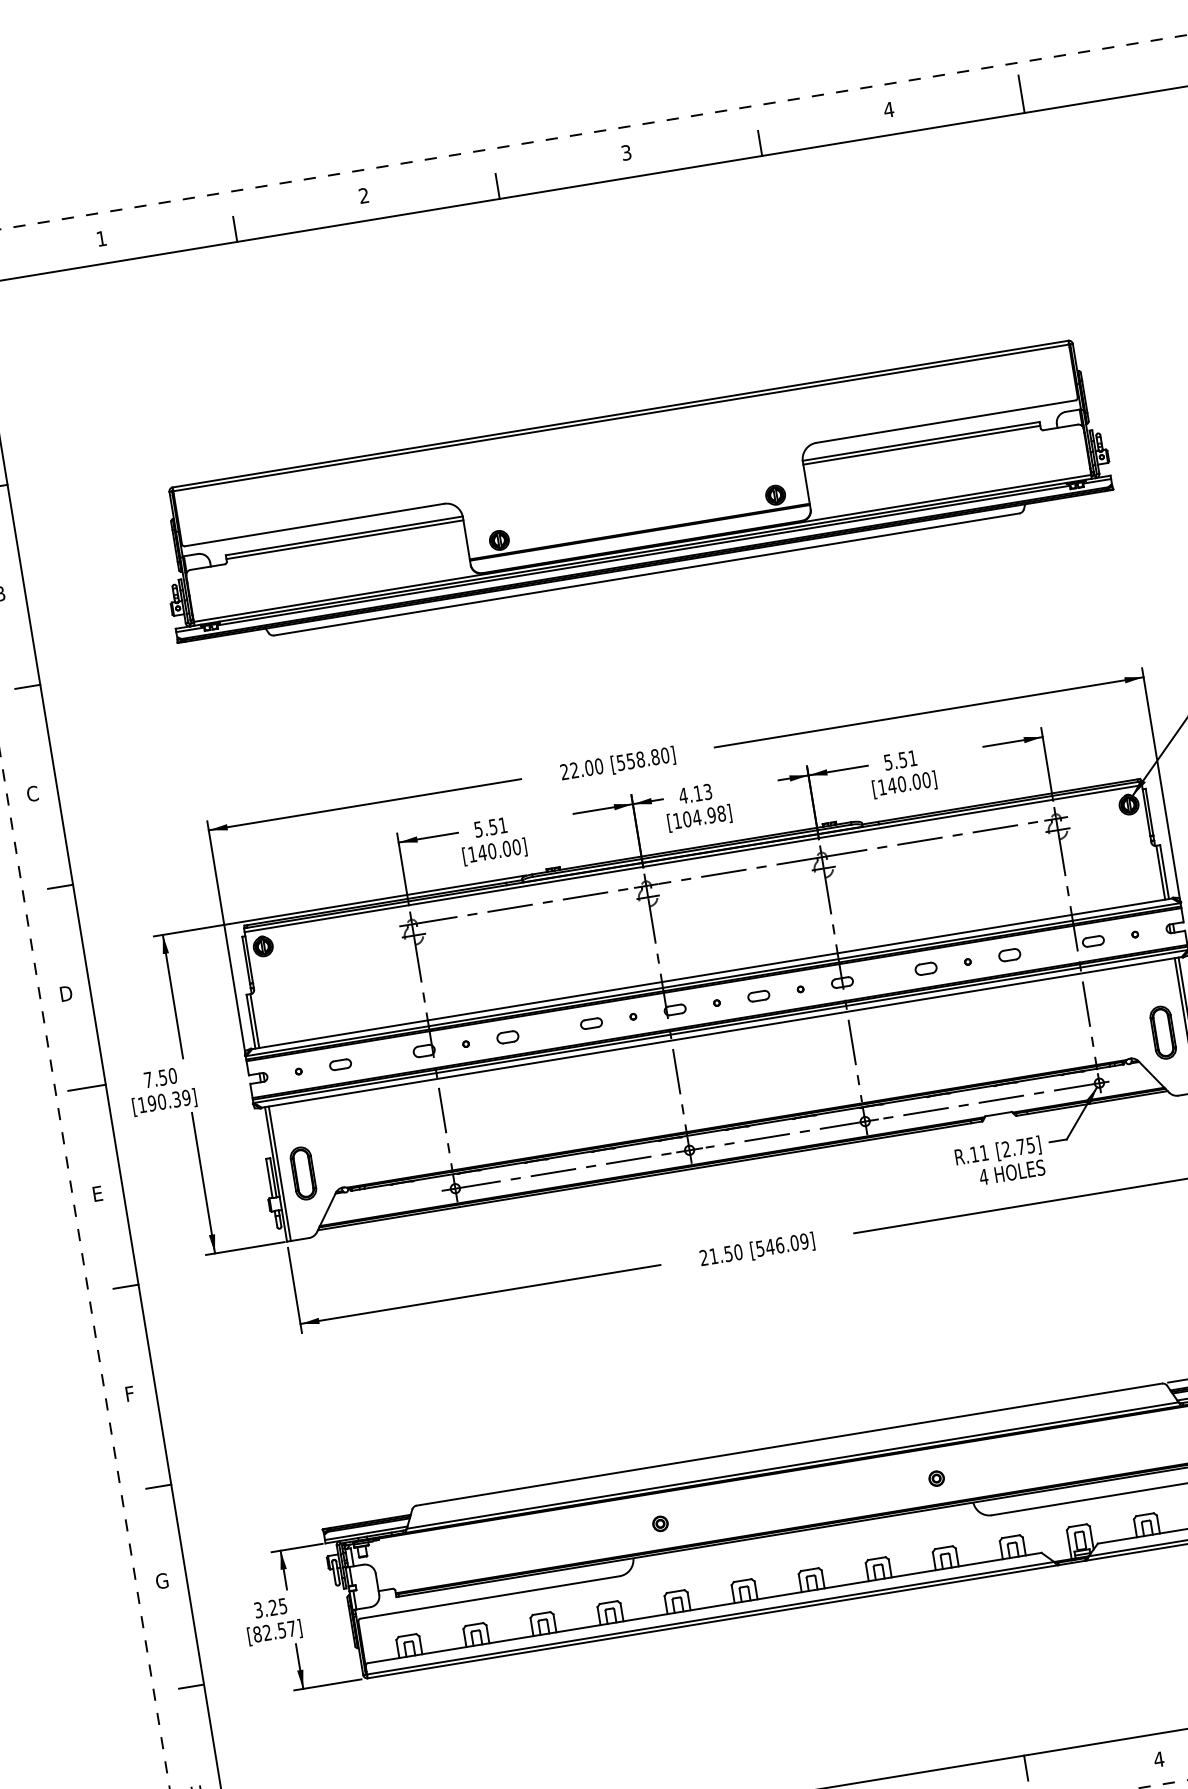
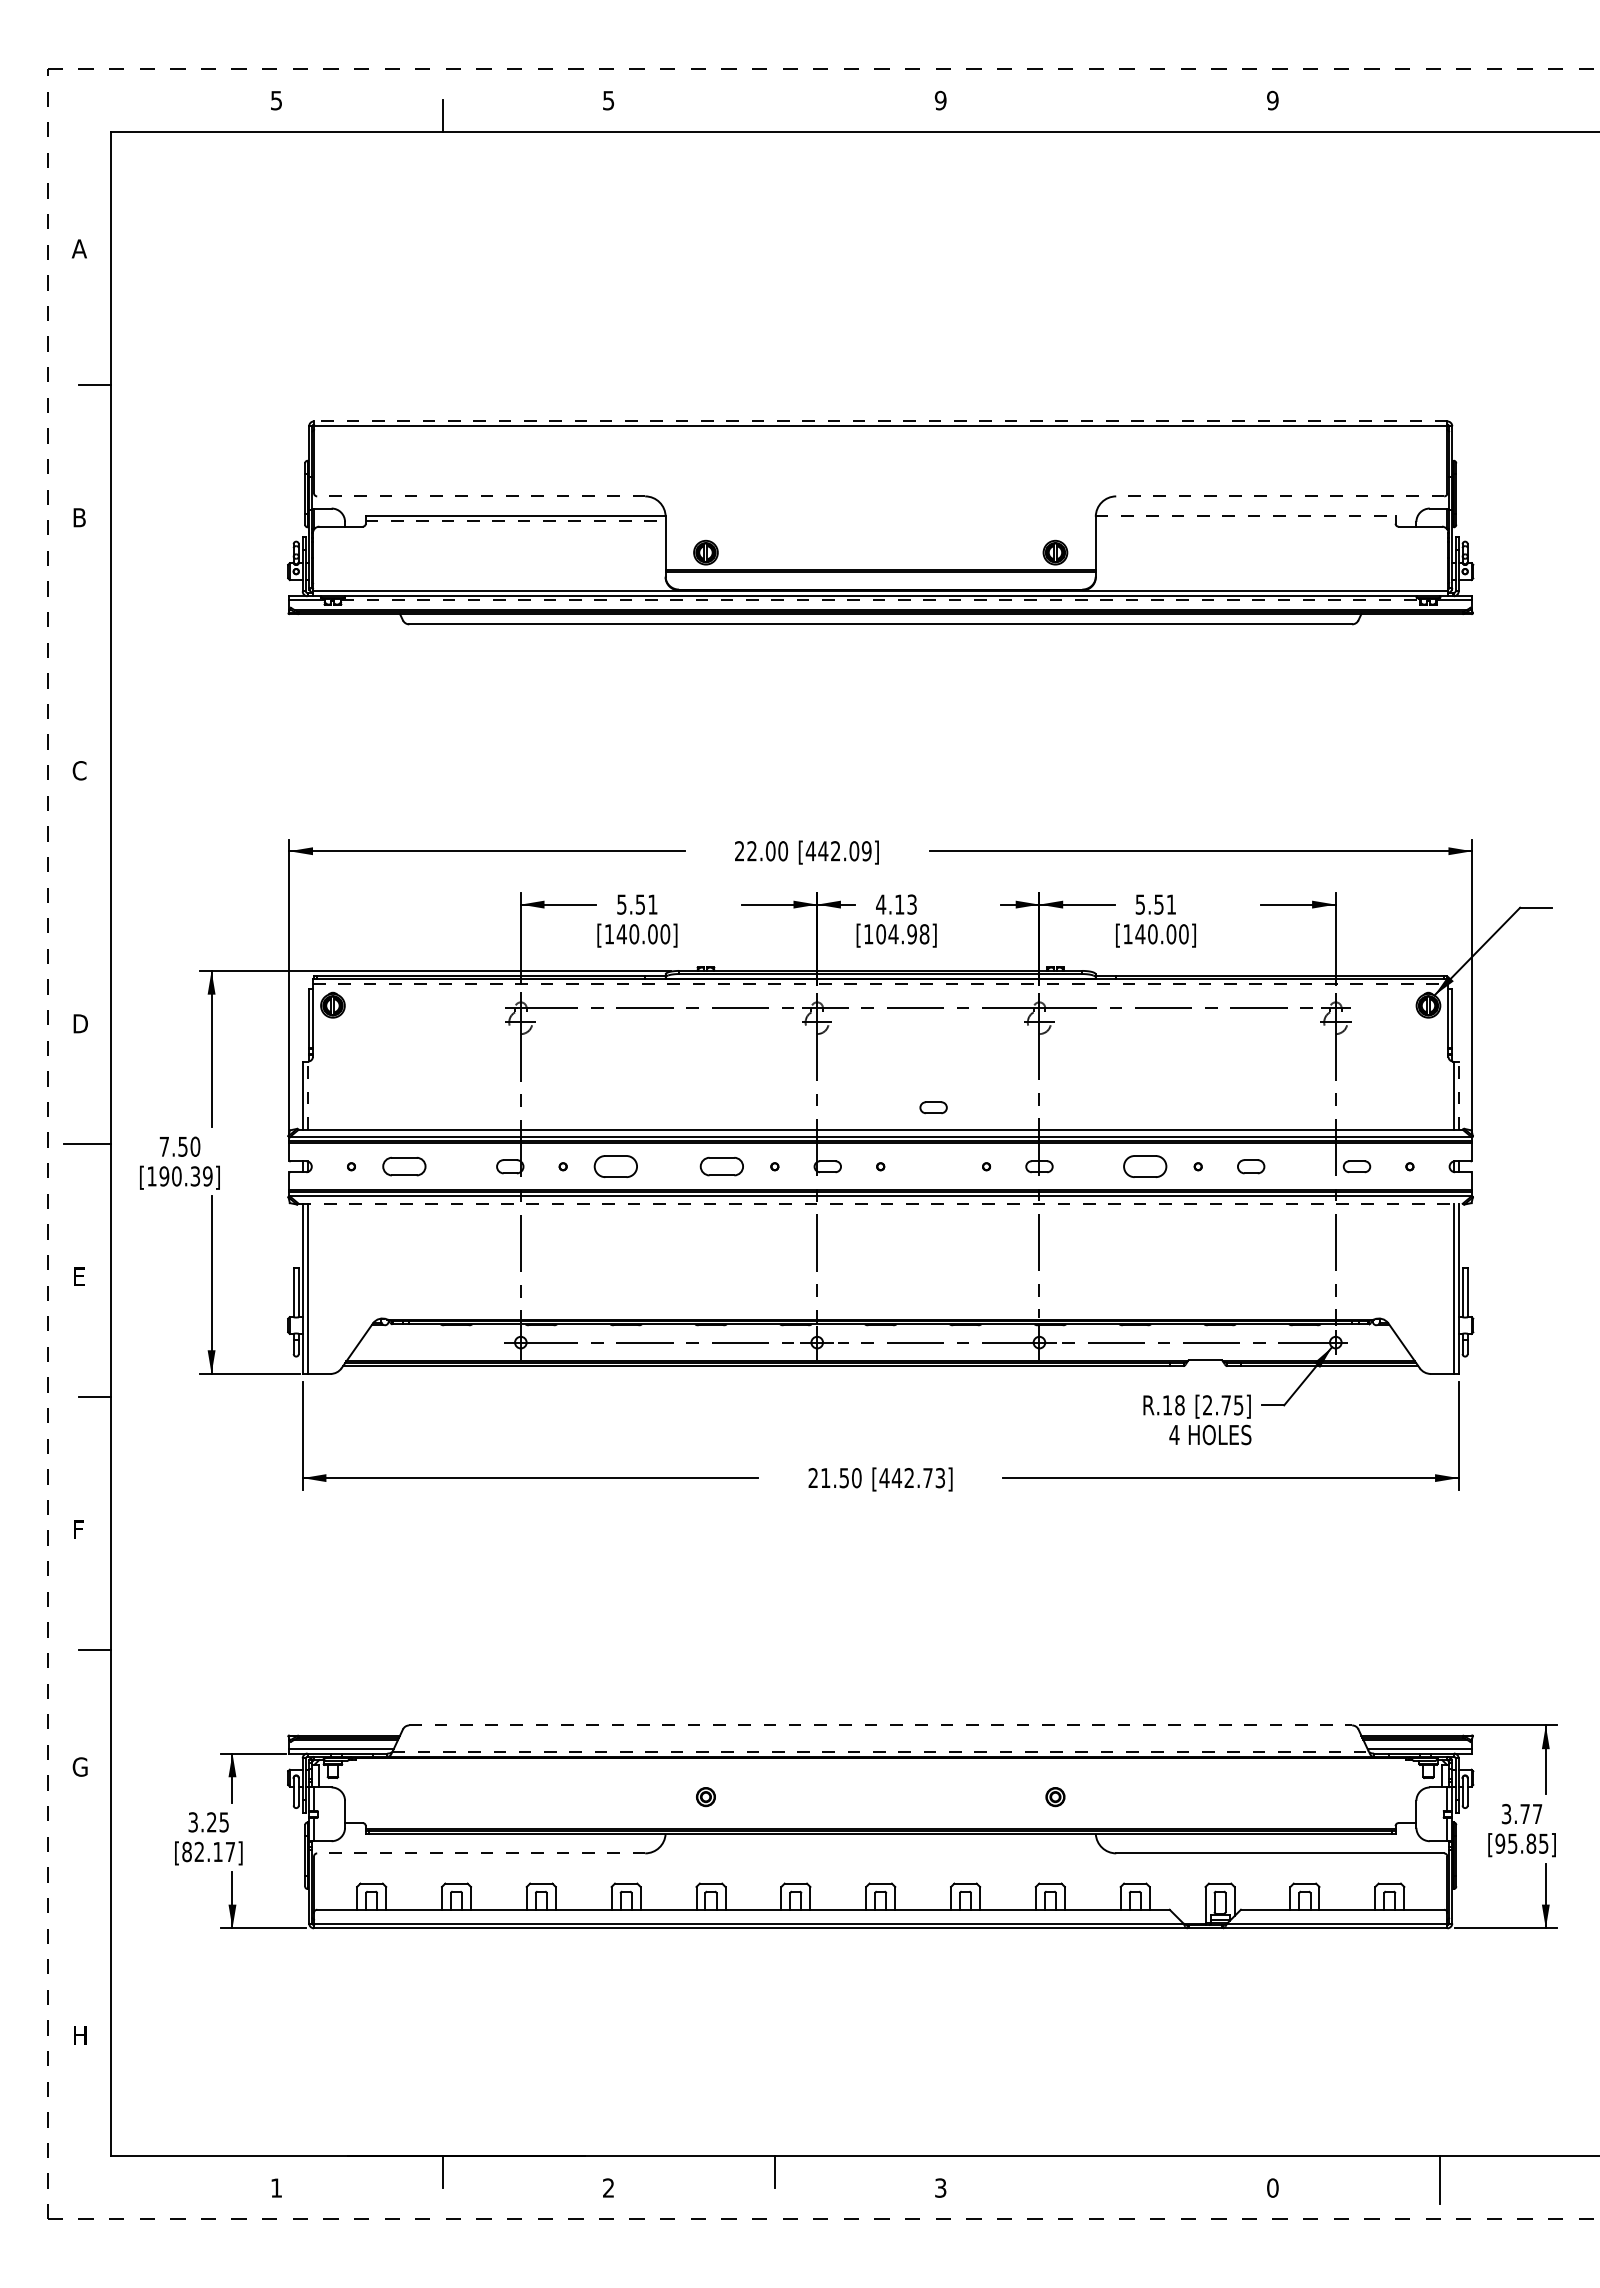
line: (1021, 93) -> (1439, 107), removed
text: (888, 109) -> (1272, 100), 4 -> 9
line: (760, 142) -> (1107, 115), removed
text: (626, 152) -> (940, 100), 3 -> 9
line: (497, 185) -> (775, 115), removed
text: (363, 195) -> (608, 100), 2 -> 5
text: (101, 238) -> (276, 100), 1 -> 5
line: (620, 414) -> (880, 421), solid -> dashed
line: (946, 421) -> (1280, 496), solid -> dashed
line: (921, 441) -> (1245, 515), solid -> dashed
line: (921, 445) -> (1245, 520), removed
line: (314, 525) -> (481, 496), solid -> dashed
line: (344, 539) -> (515, 520), solid -> dashed
line: (644, 555) -> (881, 600), solid -> dashed
line: (27, 686) -> (95, 637), removed
text: (642, 759) -> (838, 851), [558.80] -> [442.09]
line: (693, 858) -> (880, 983), solid -> dashed
line: (1164, 872) -> (1458, 1095), solid -> dashed
line: (60, 886) -> (95, 890), removed
part: (926, 968) -> (1145, 1166), size x1.6
part: (758, 996) -> (933, 1107), moved
line: (254, 1020) -> (307, 1095), solid -> dashed
part: (591, 1023) -> (721, 1166), size x1.6
line: (721, 1032) -> (880, 1203), solid -> dashed
part: (1163, 1032) -> (1424, 1292), removed
part: (508, 1037) -> (616, 1166), size x1.6
part: (340, 1064) -> (404, 1166), size x1.6
text: (984, 1153) -> (1179, 1405), R.11 -> R.18
part: (303, 1172) -> (336, 1292), removed
text: (782, 1245) -> (912, 1478), [546.09] -> [442.73]
line: (789, 1444) -> (881, 1725), solid -> dashed
line: (793, 1465) -> (881, 1751), solid -> dashed
line: (490, 1597) -> (481, 1853), solid -> dashed
text: (281, 1630) -> (217, 1852), [82.57] -> [82.17]
line: (191, 1686) -> (95, 1903), removed
text: (1158, 1759) -> (1272, 2187), 4 -> 0
line: (1026, 1767) -> (1107, 2171), removed

